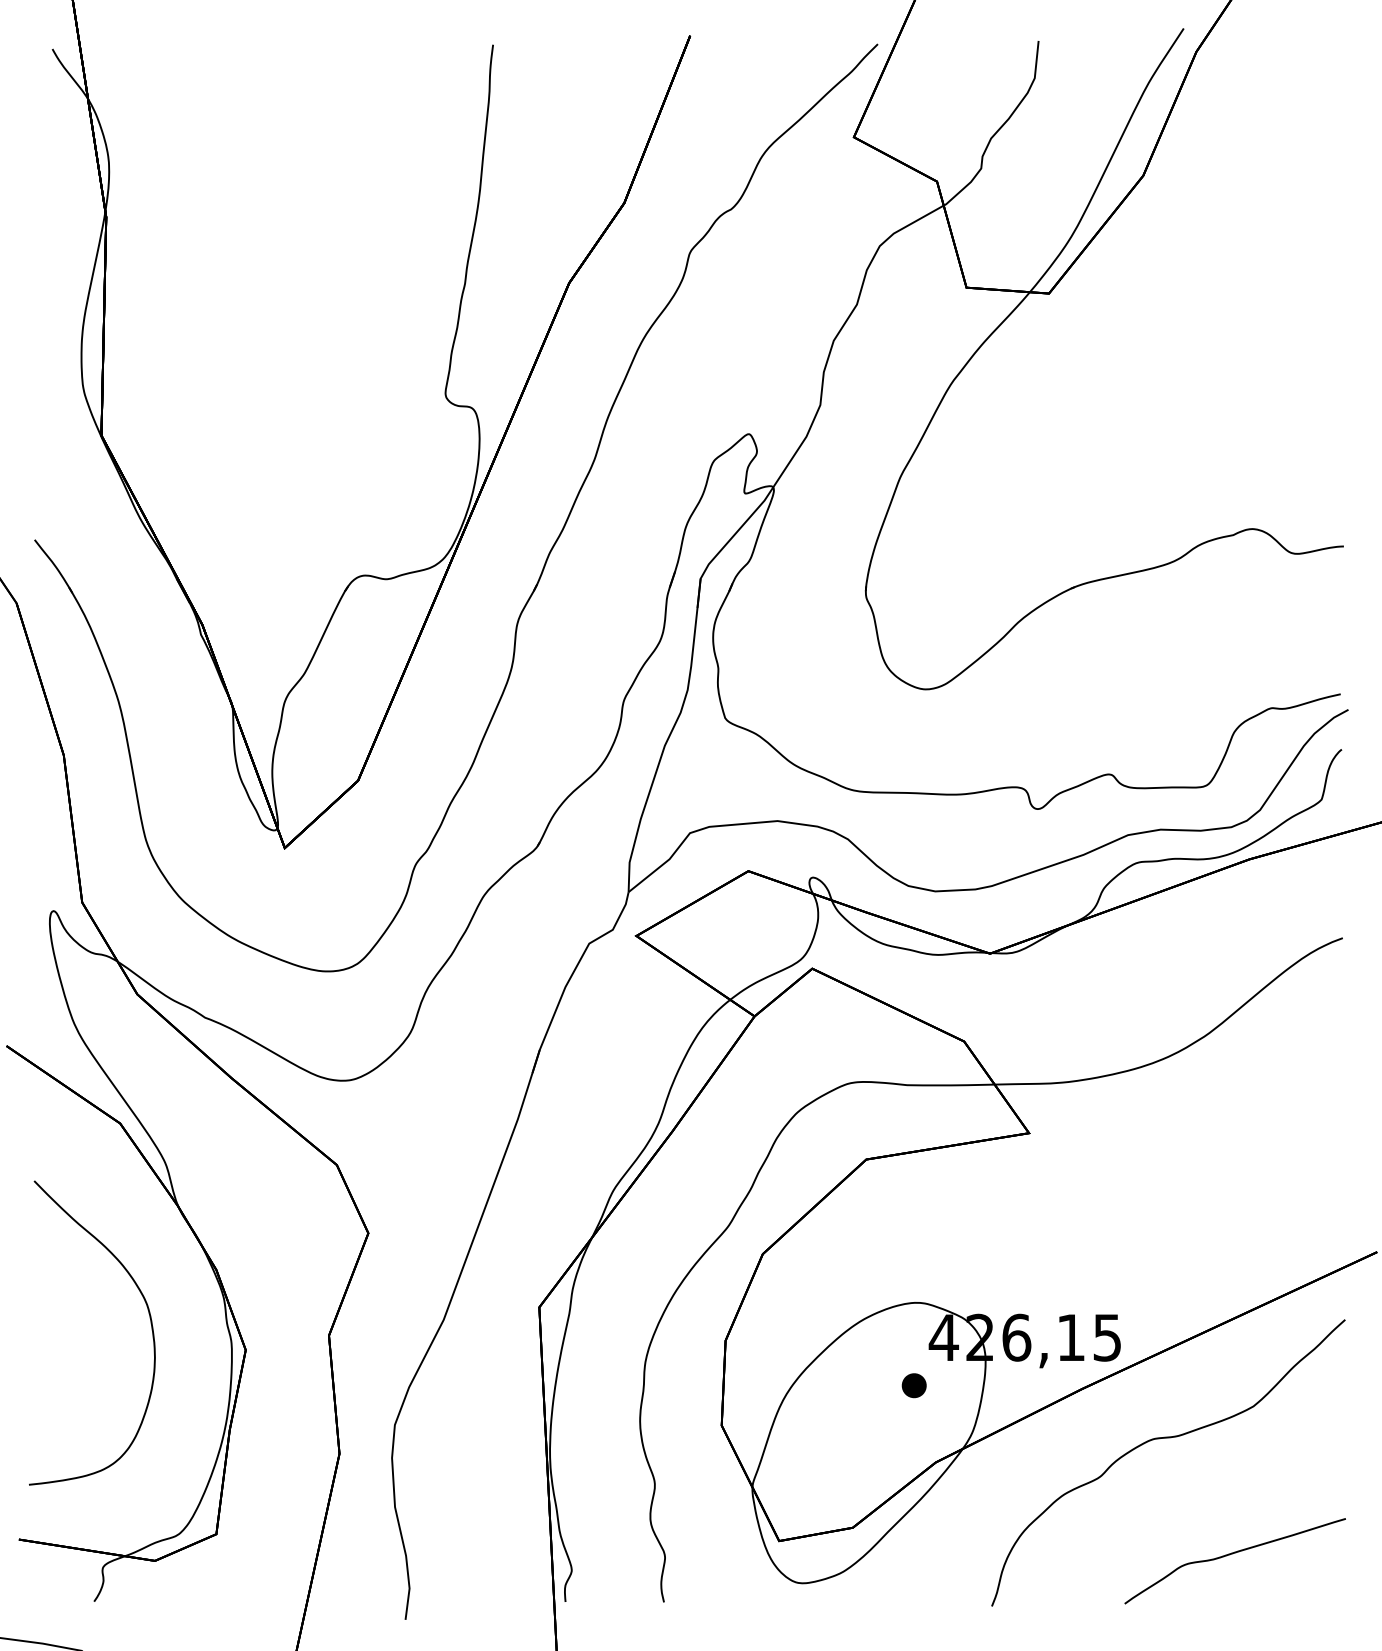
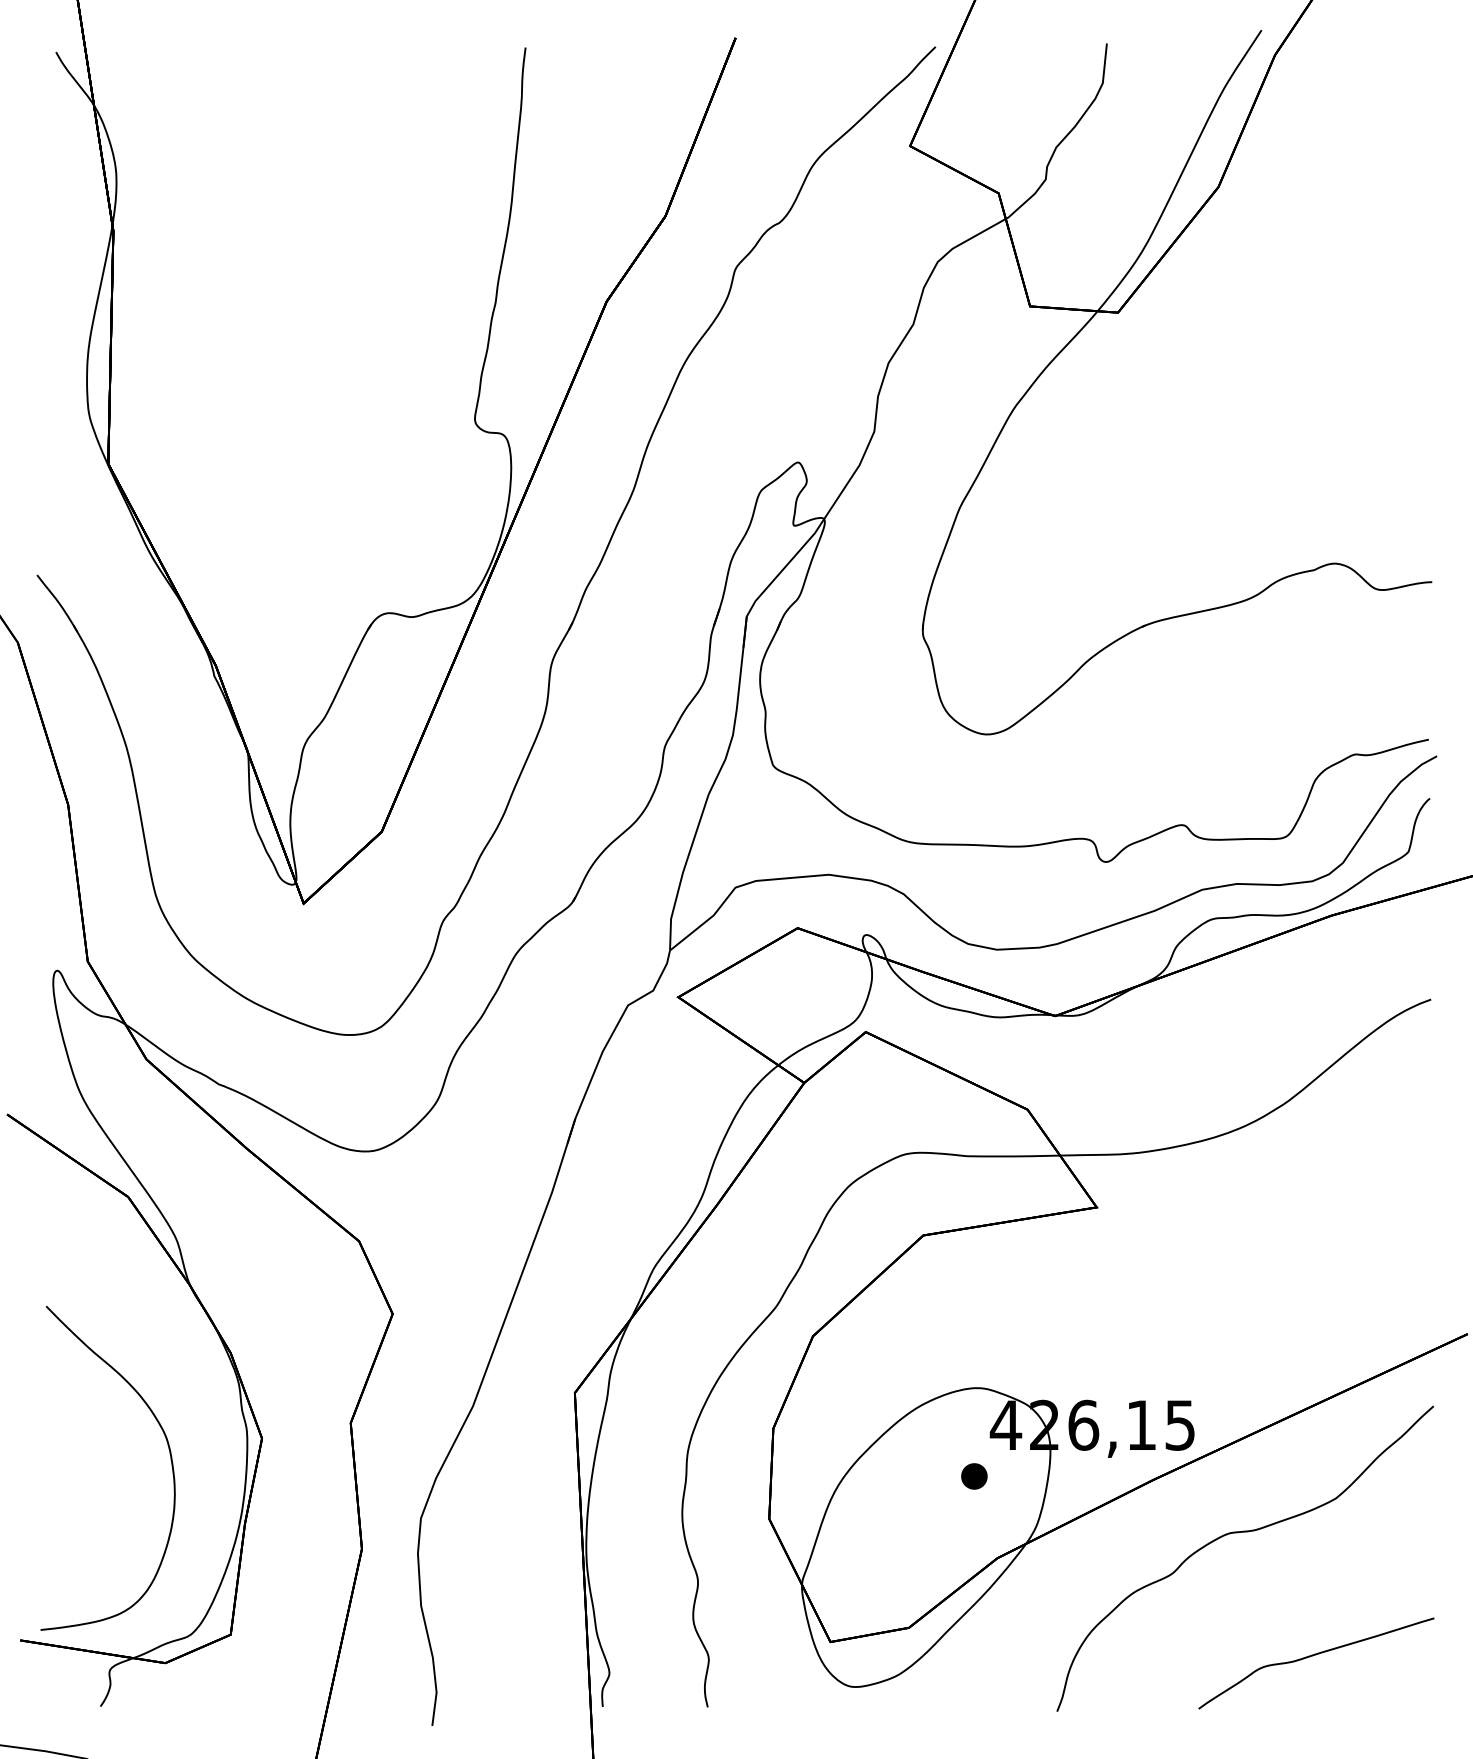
curve: (149, 1318) -> (169, 1452), moved

